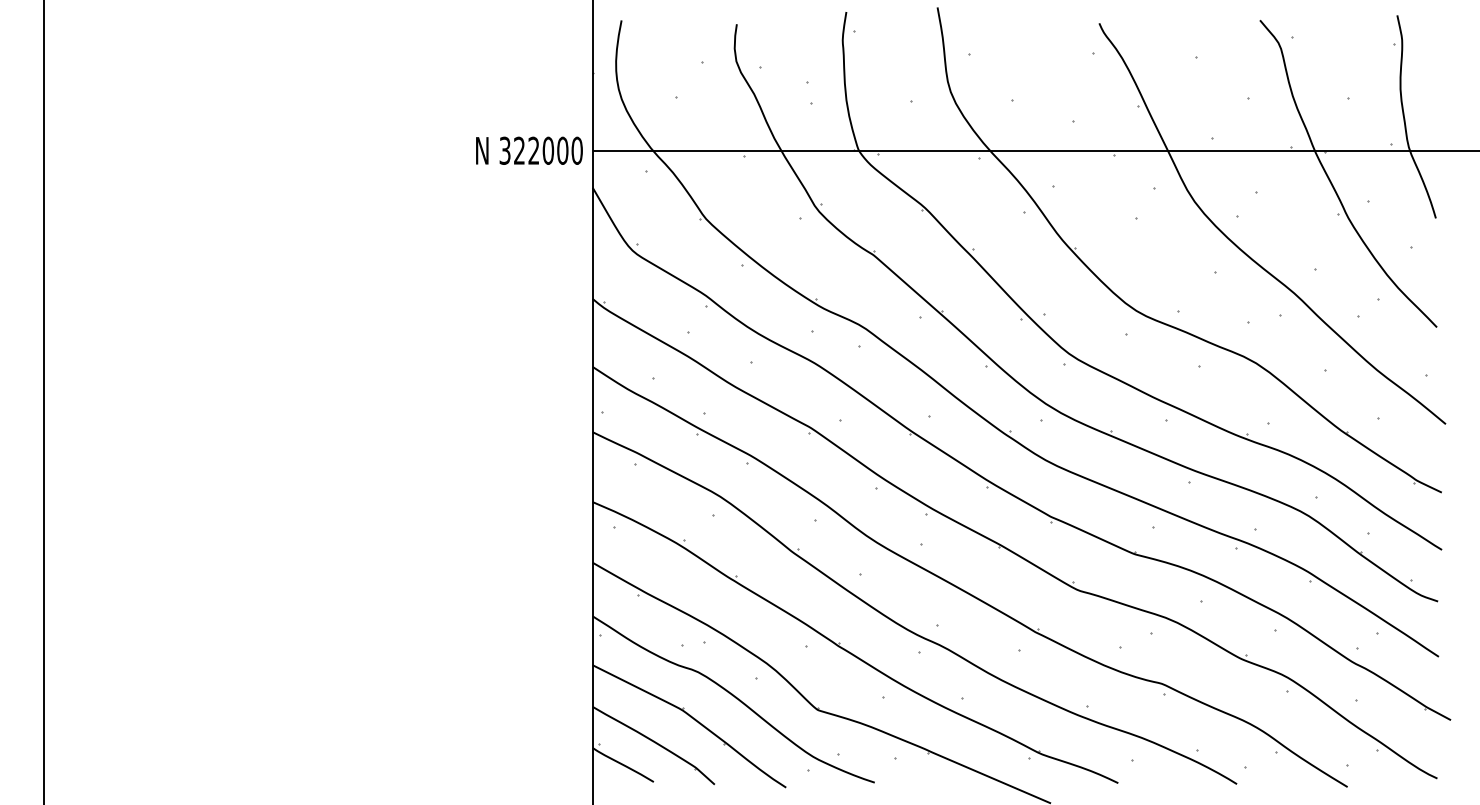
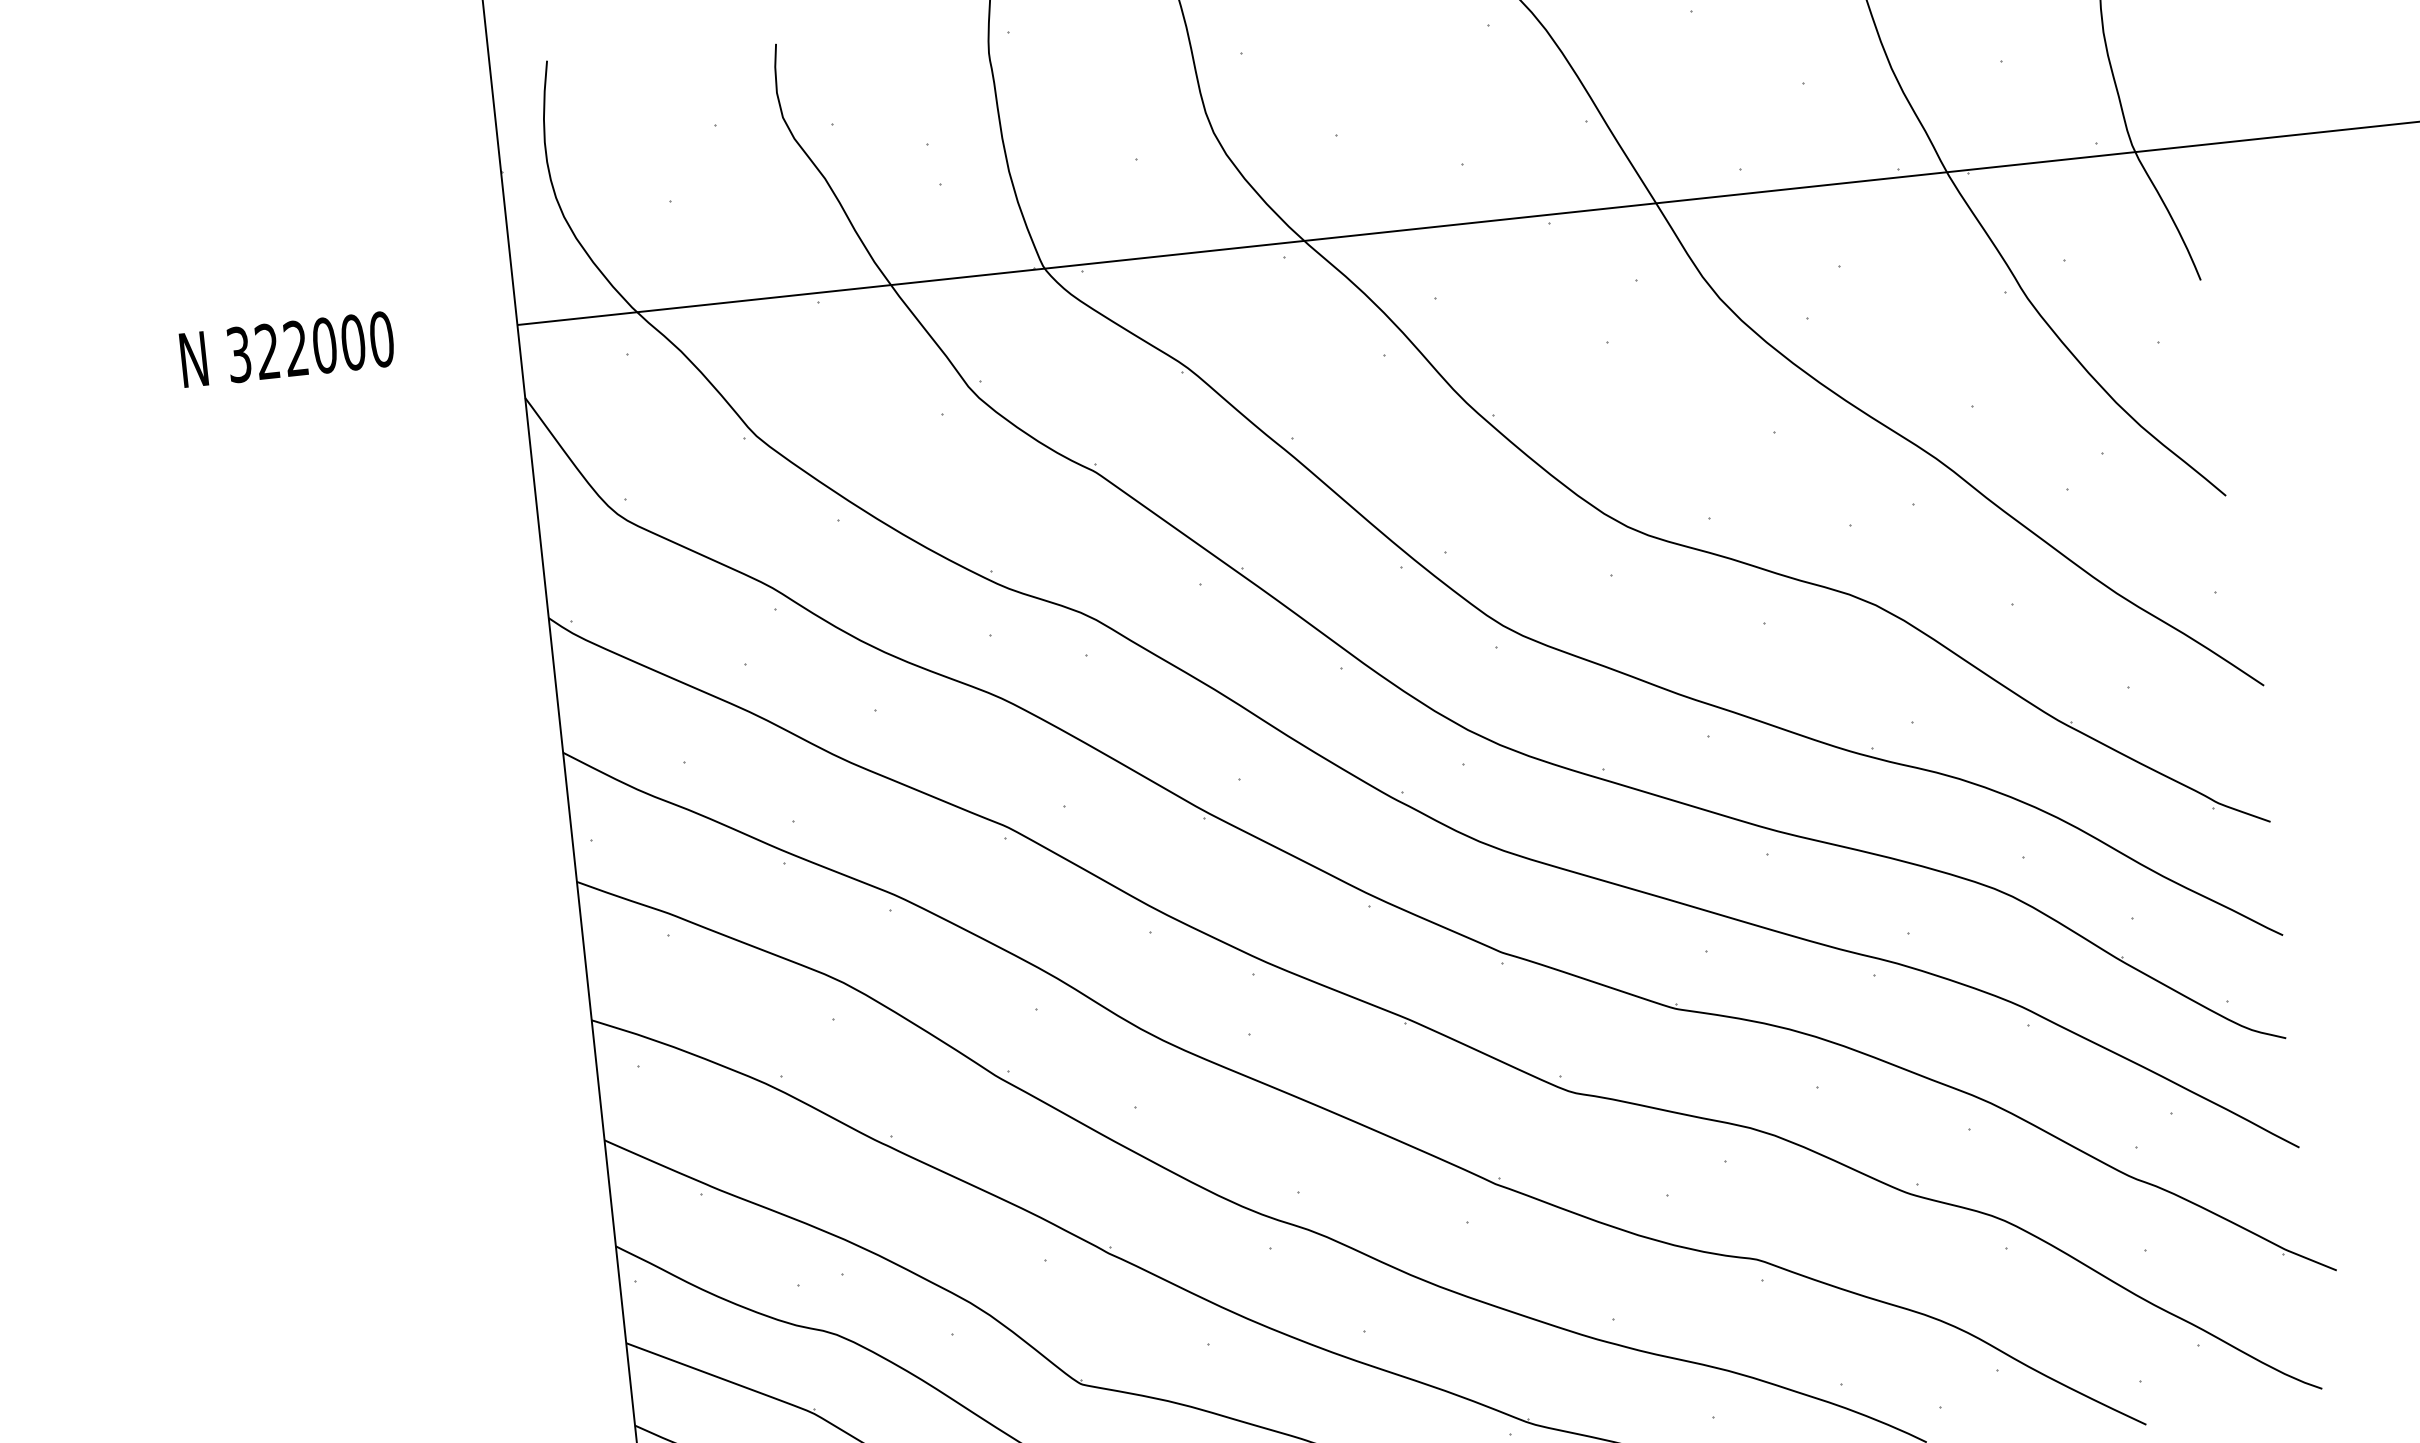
text: (529, 150) -> (287, 348), moved

